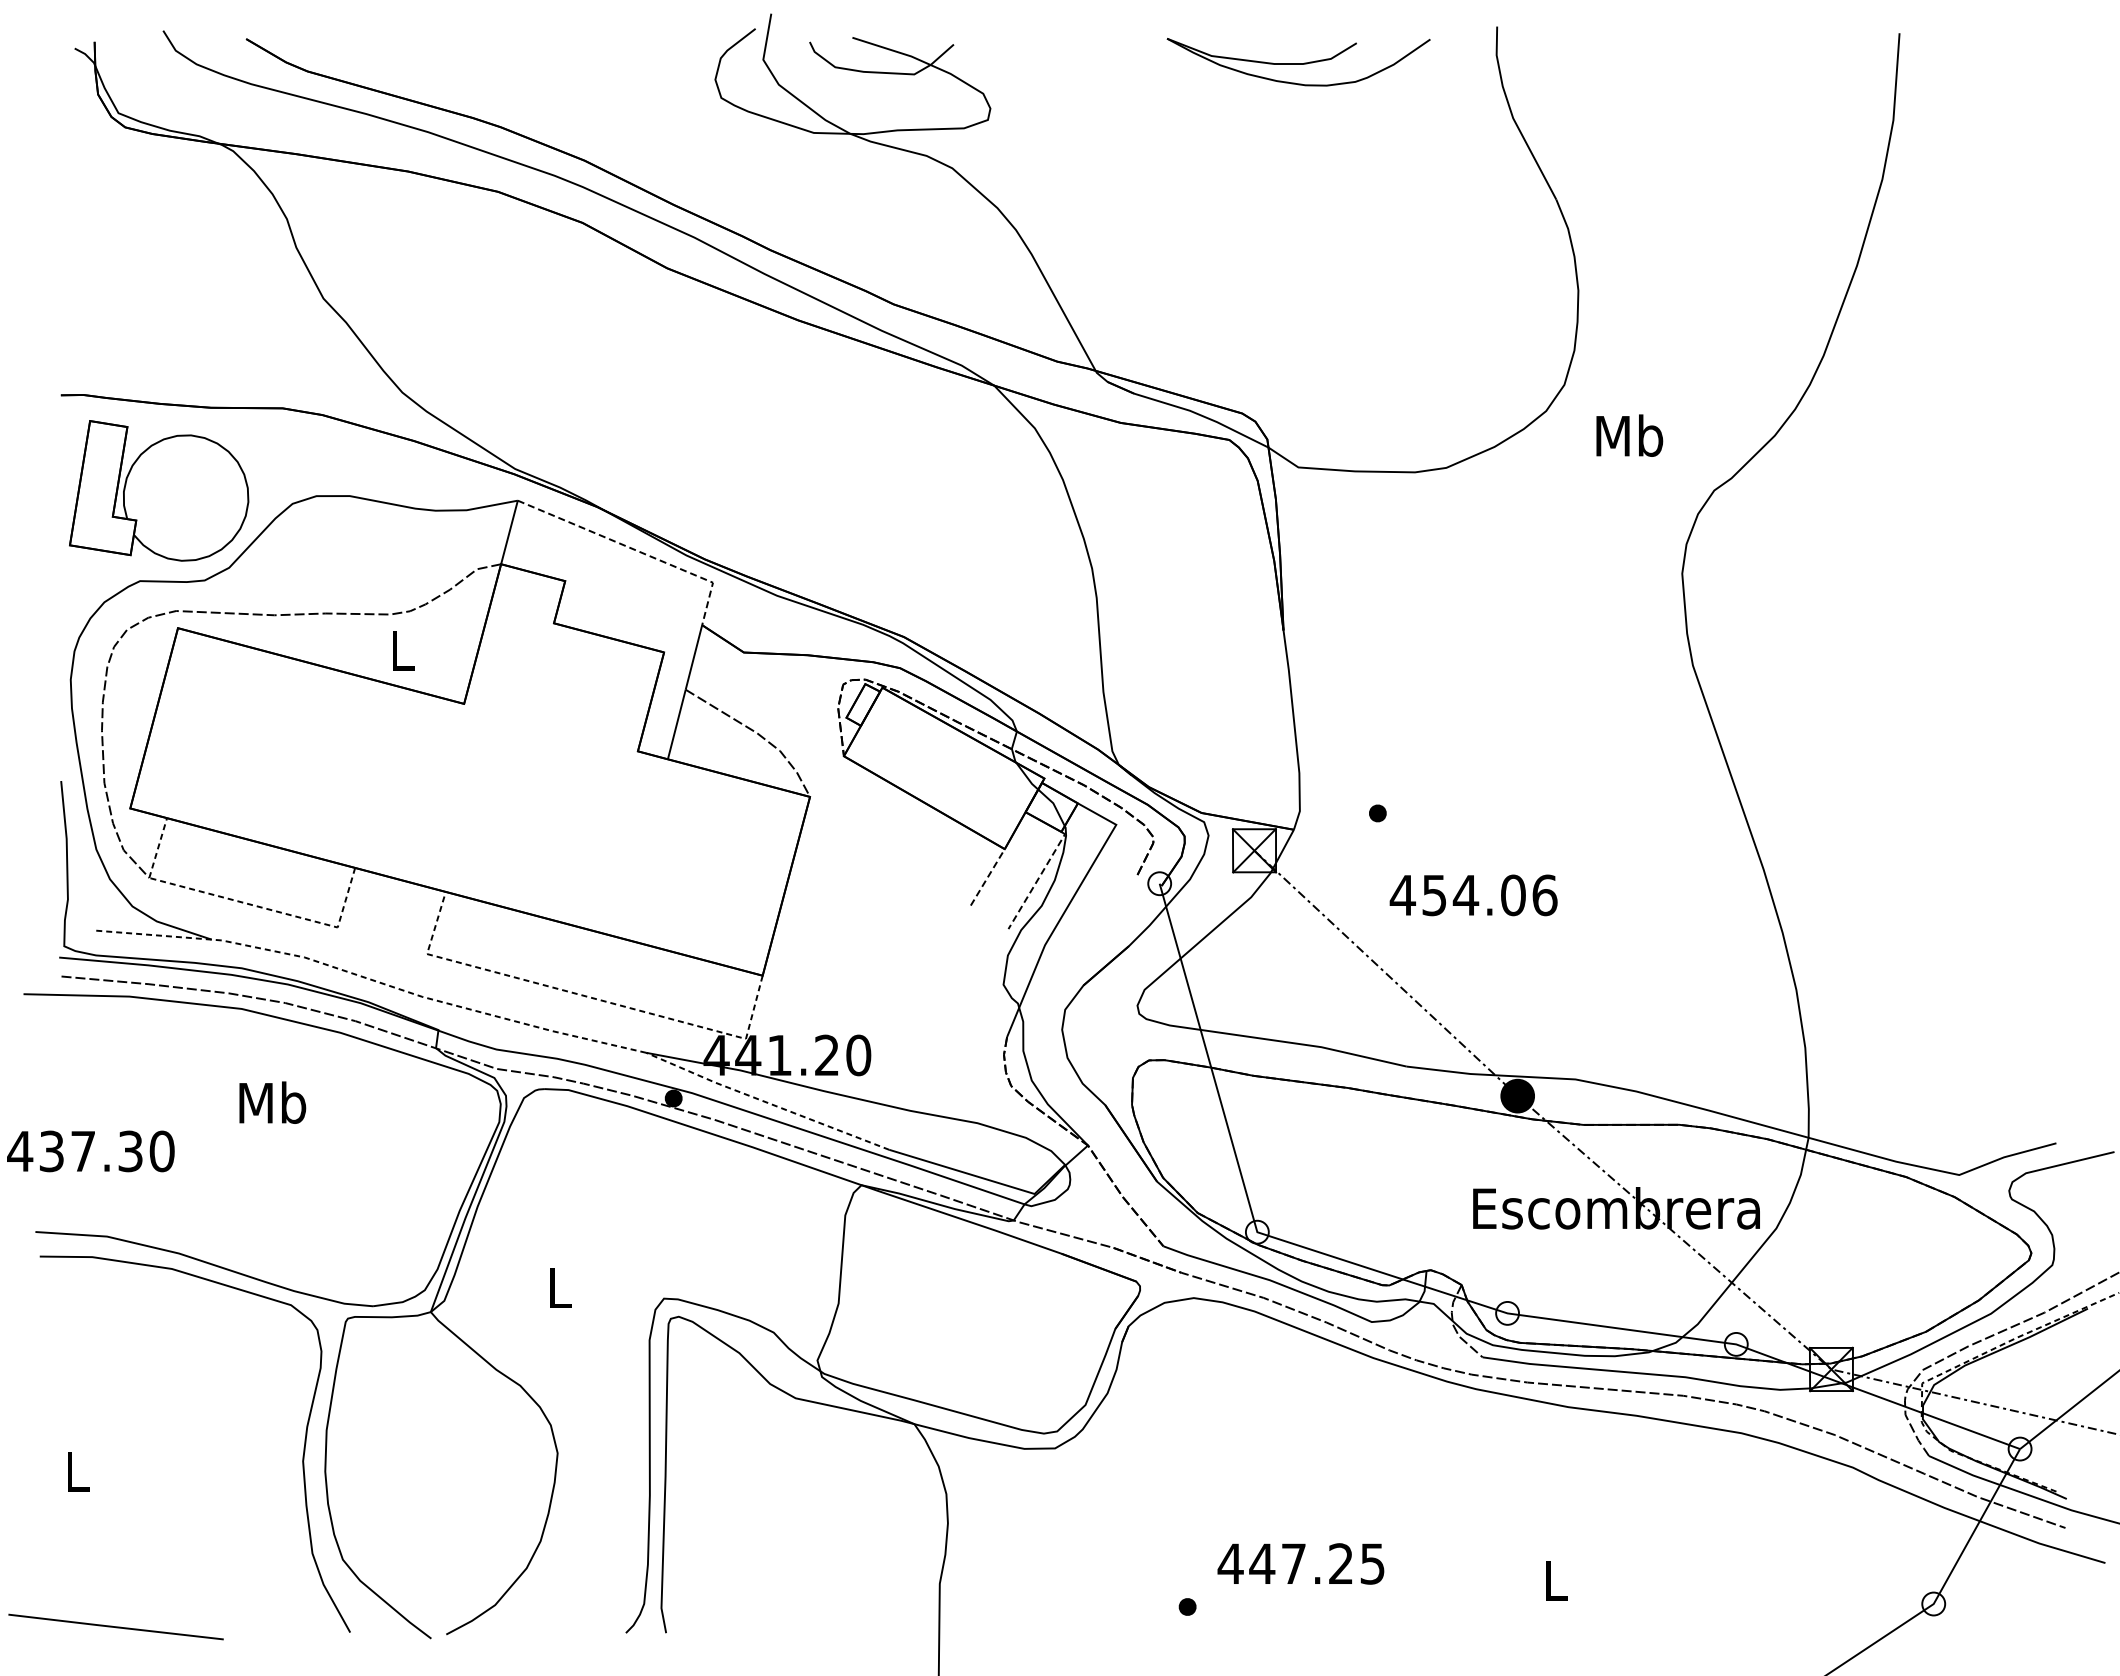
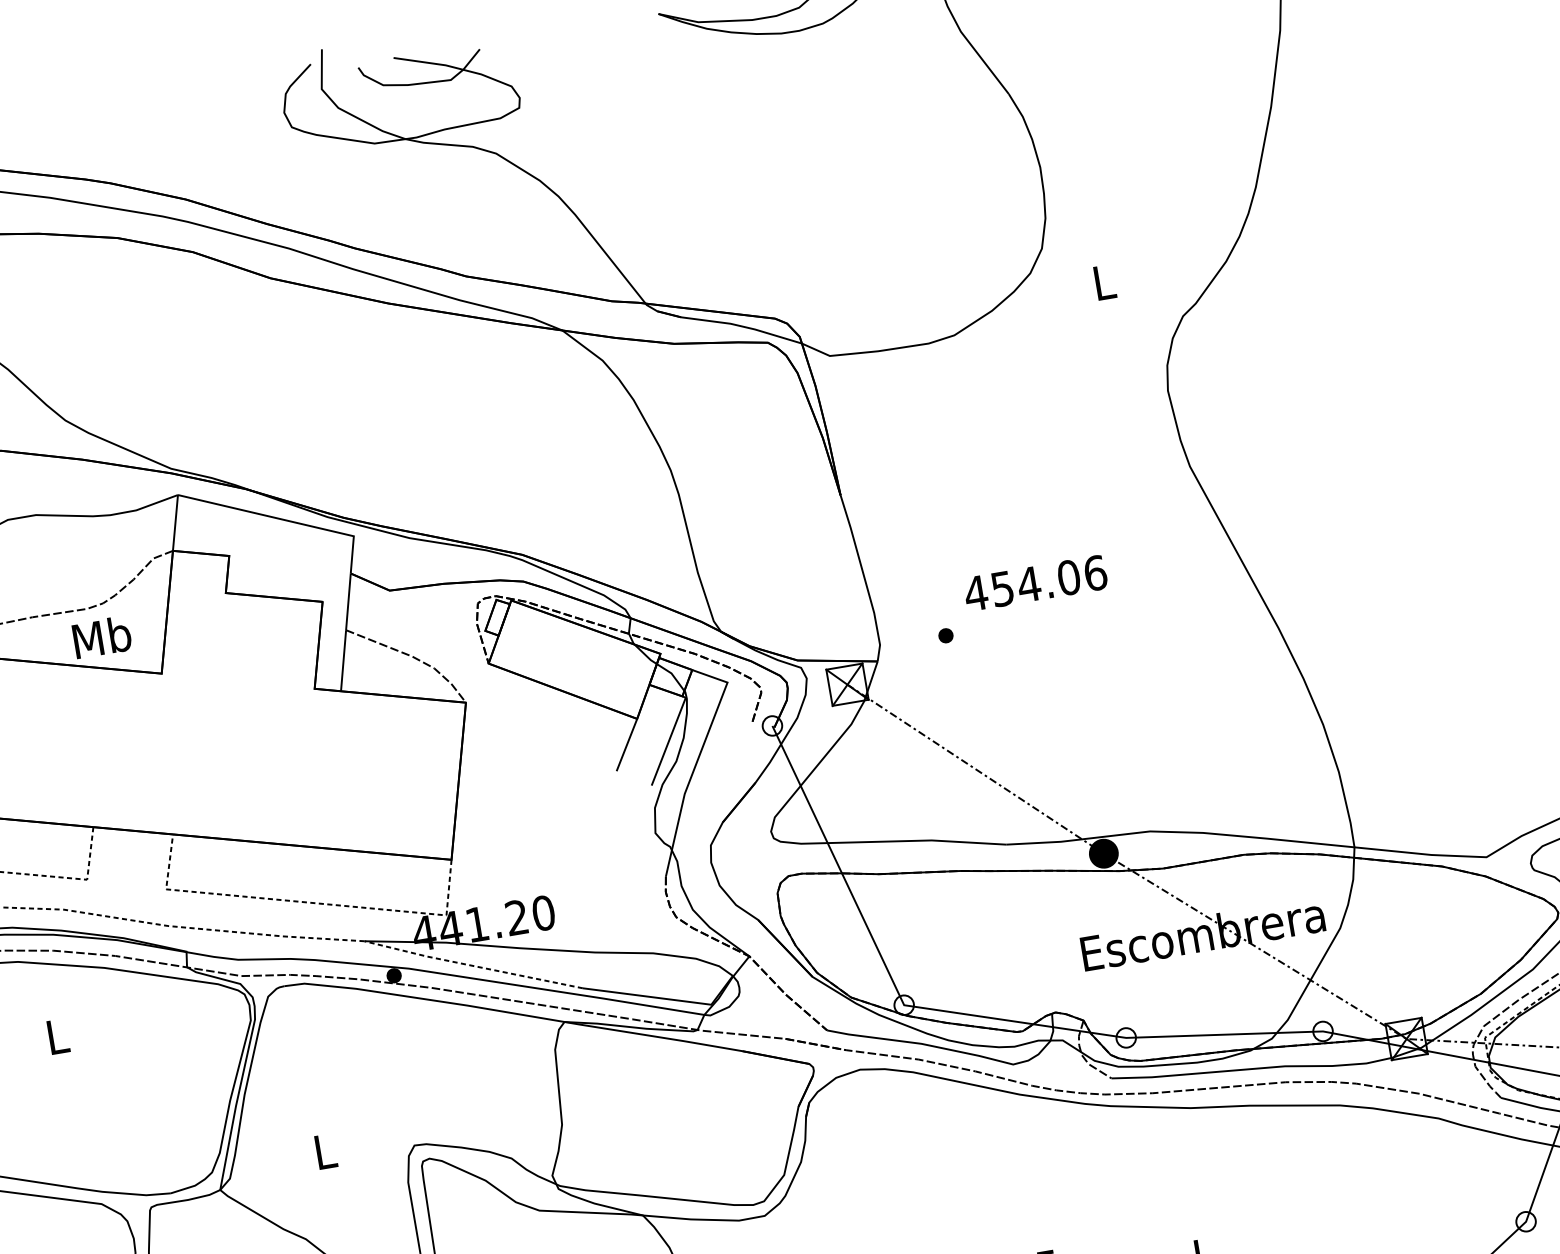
text: (1629, 435) -> (1103, 282), Mb -> L
line: (636, 550) -> (284, 520), dashed -> solid
text: (402, 650) -> (102, 637), L -> Mb
line: (987, 877) -> (626, 745), dashed -> solid
line: (1038, 879) -> (669, 739), dashed -> solid
text: (1473, 895) -> (1035, 583), moved
text: (272, 1102) -> (57, 1036), Mb -> L

